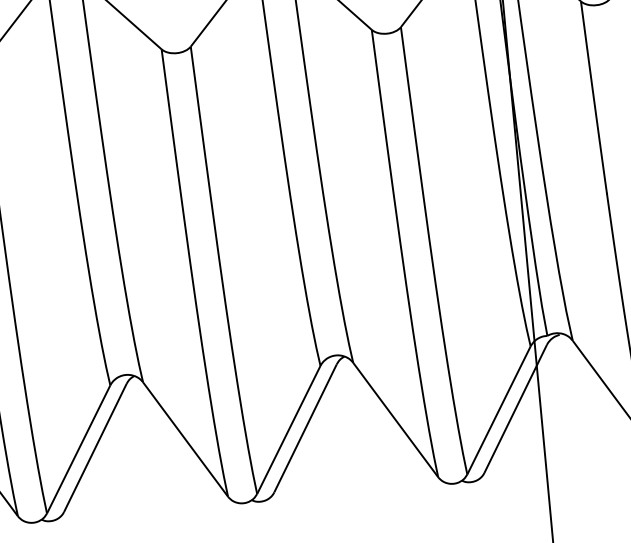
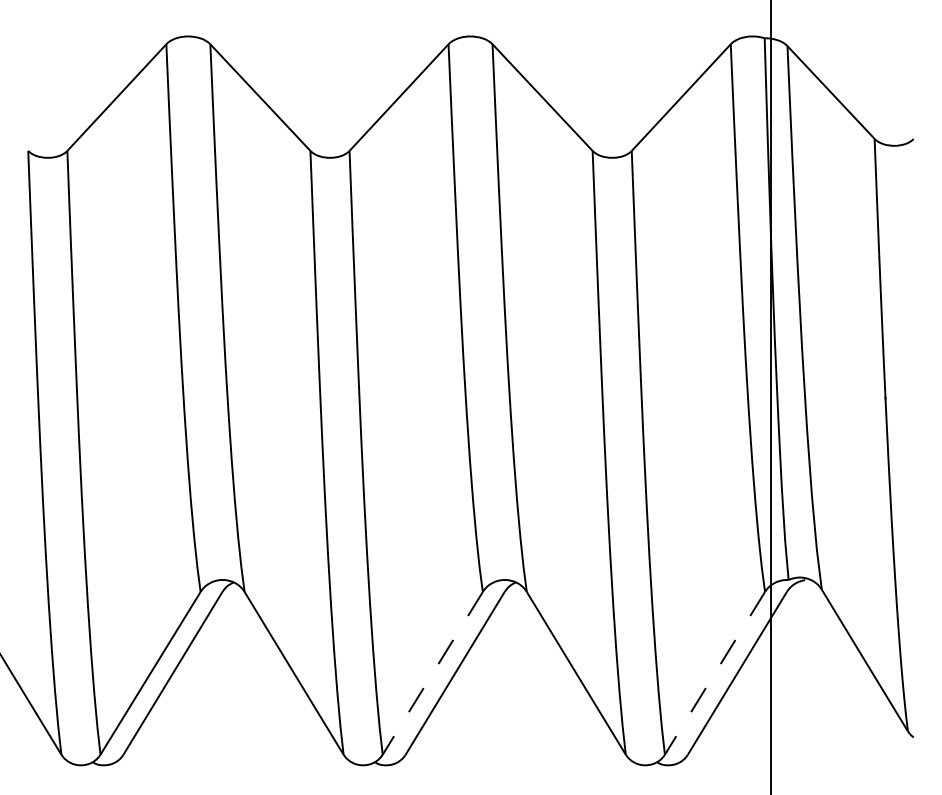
line: (498, 410) -> (714, 673), solid -> dashed
line: (288, 430) -> (432, 673), solid -> dashed

